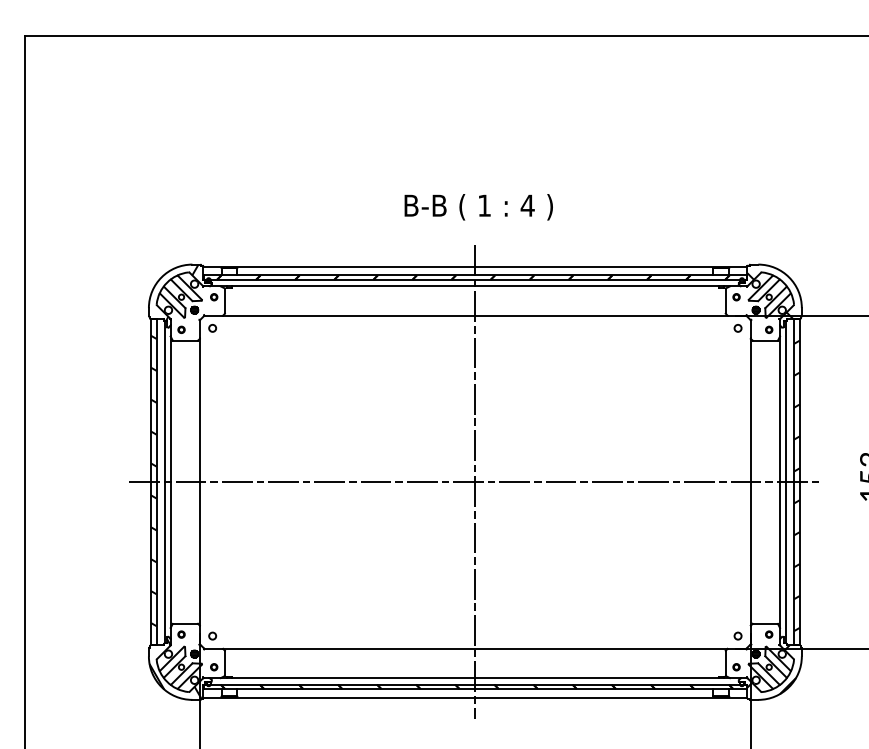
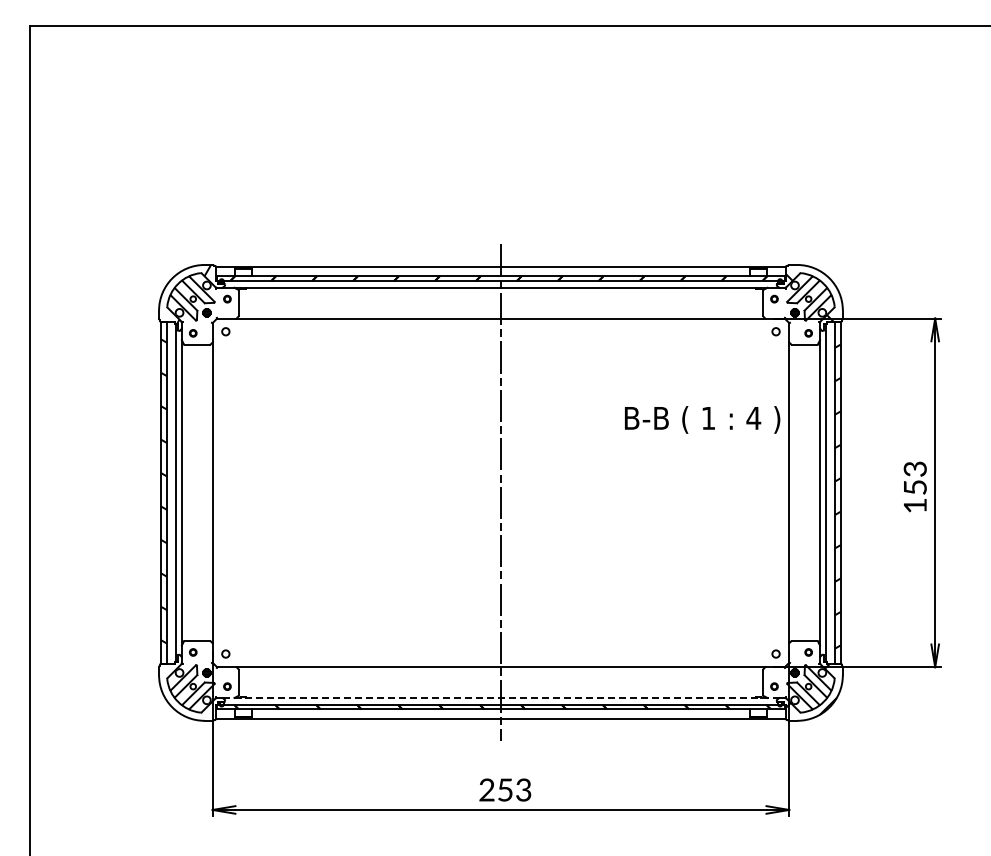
text: (478, 206) -> (702, 419), moved
line: (474, 481) -> (500, 492), removed
hatch: (175, 668) -> (186, 687), removed
line: (474, 678) -> (500, 698), solid -> dashed

